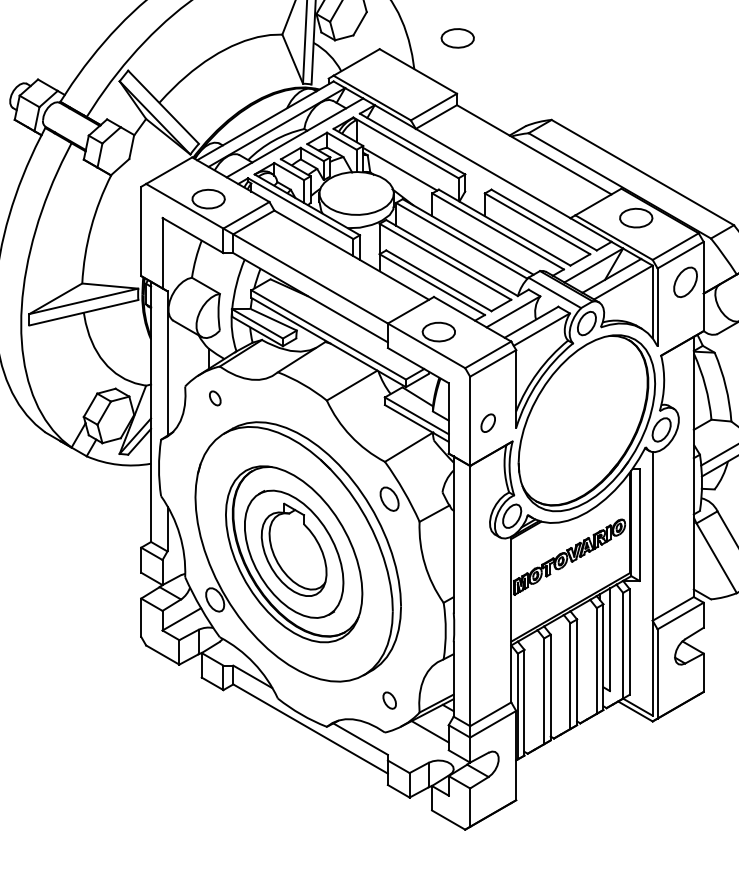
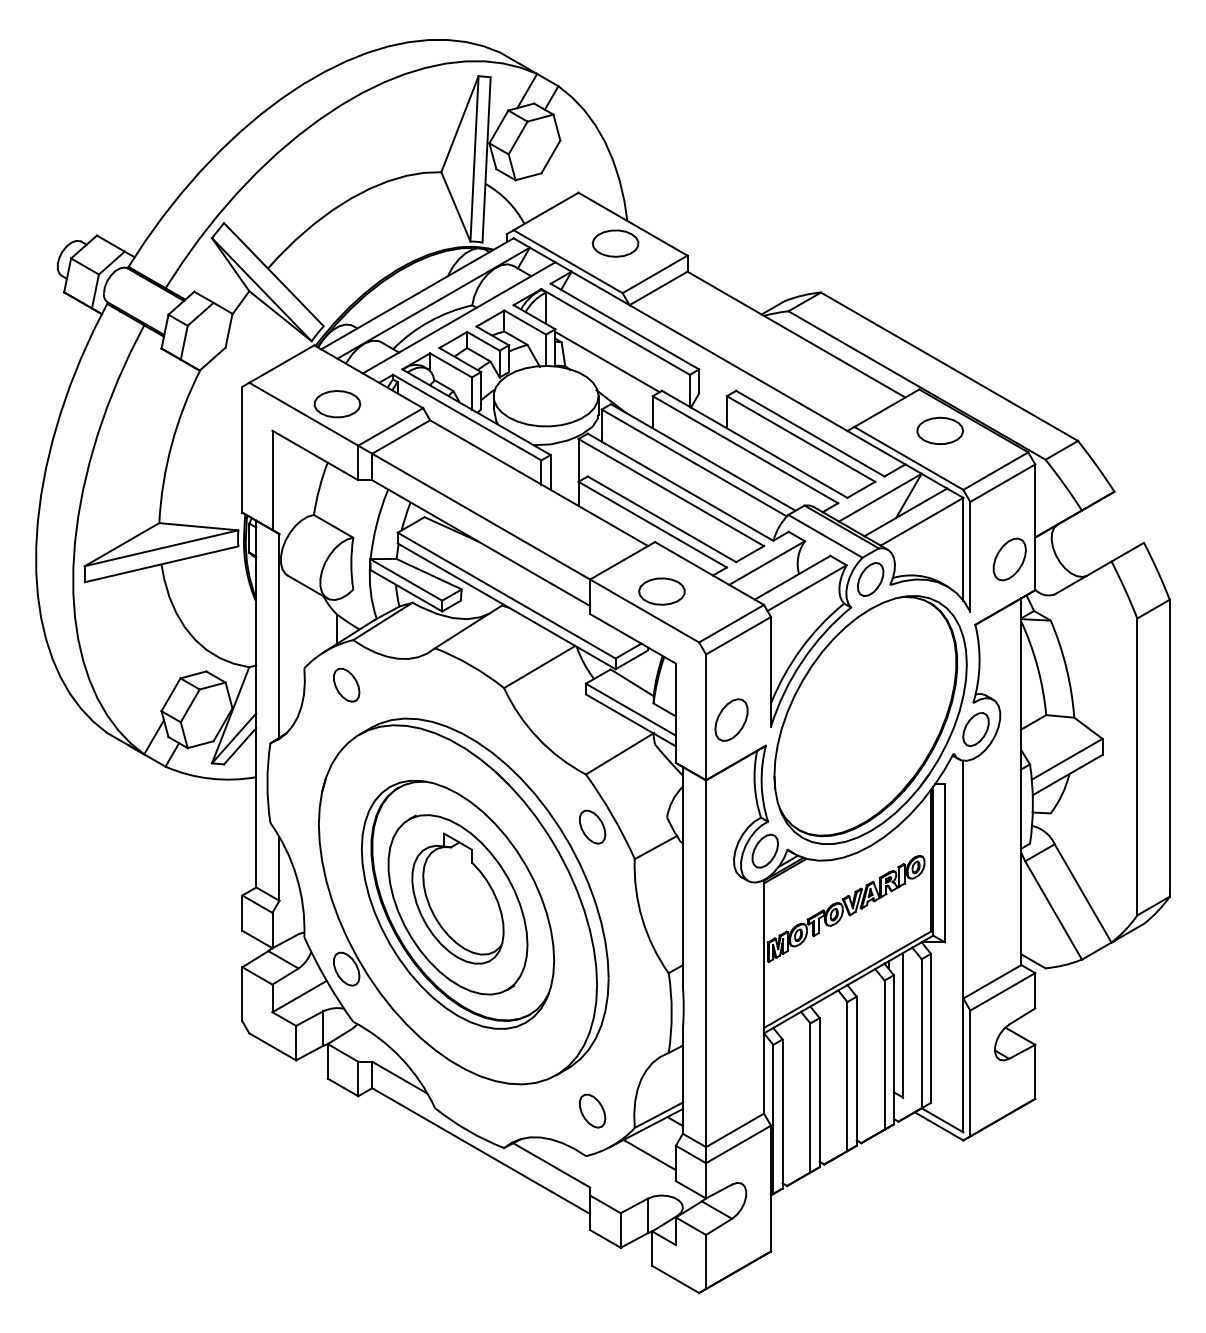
part: (457, 38) -> (615, 243), moved
part: (685, 282) -> (1009, 559), moved
part: (215, 398) -> (346, 684), size x1.67
part: (488, 422) -> (731, 719), size x1.67
part: (389, 700) -> (592, 1110), size x1.43

